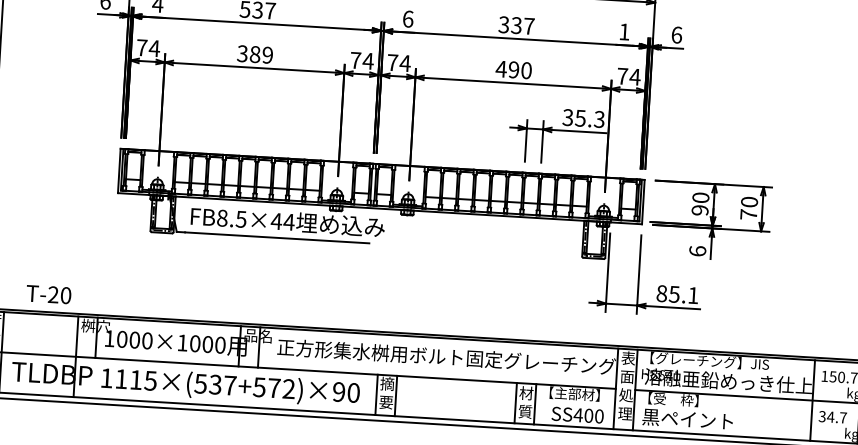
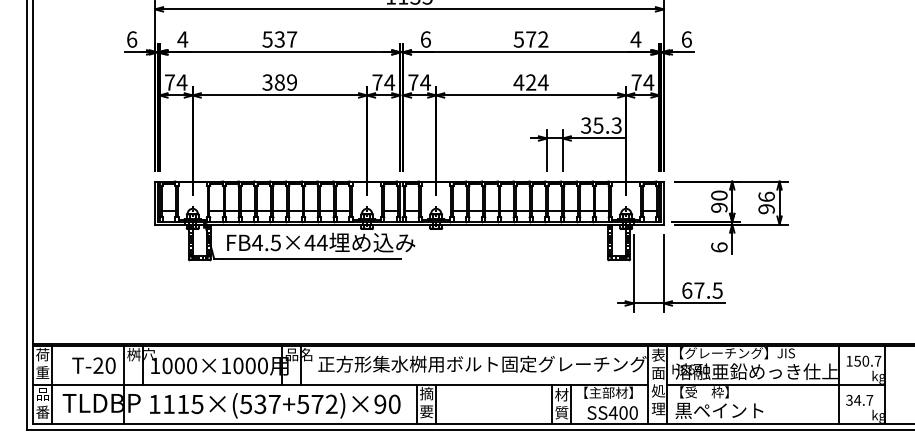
text: (516, 25) -> (531, 39), 337 -> 572
text: (624, 31) -> (635, 39), 1 -> 4
text: (520, 70) -> (537, 82), 490 -> 424
text: (749, 207) -> (766, 202), 70 -> 96
text: (222, 217) -> (257, 242), FB8.5×44 -> FB4.5×44
text: (48, 294) -> (93, 365), moved
text: (677, 294) -> (702, 290), 85.1 -> 67.5

